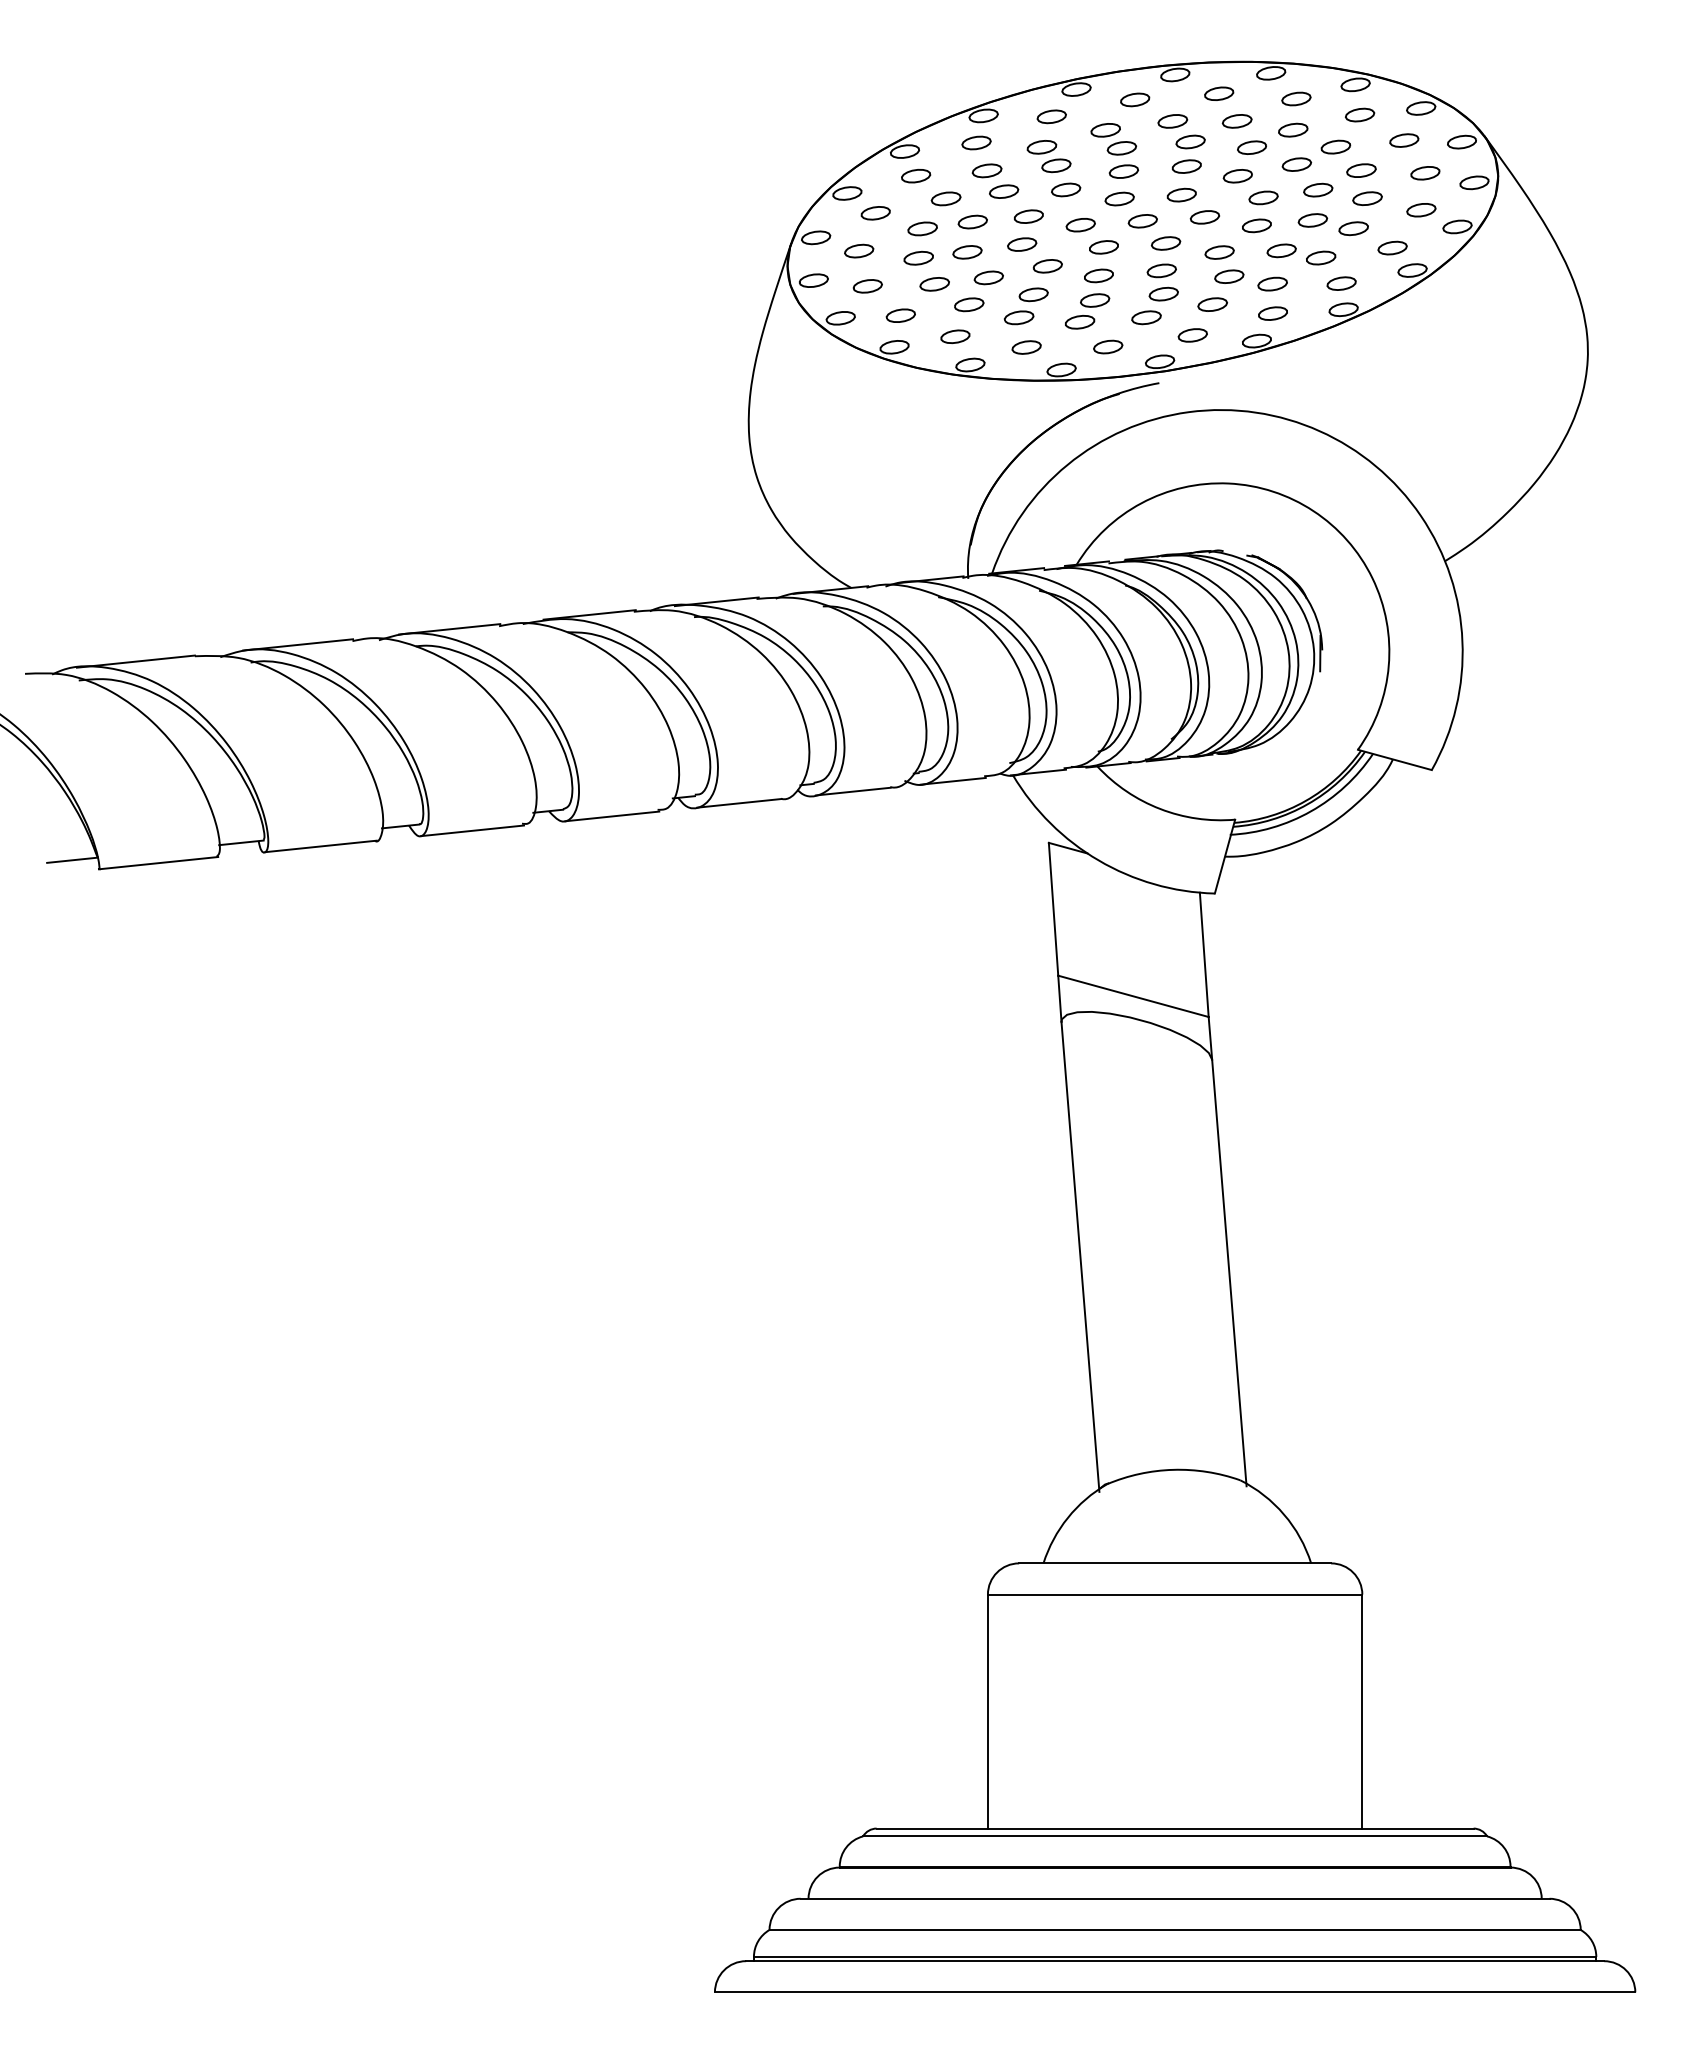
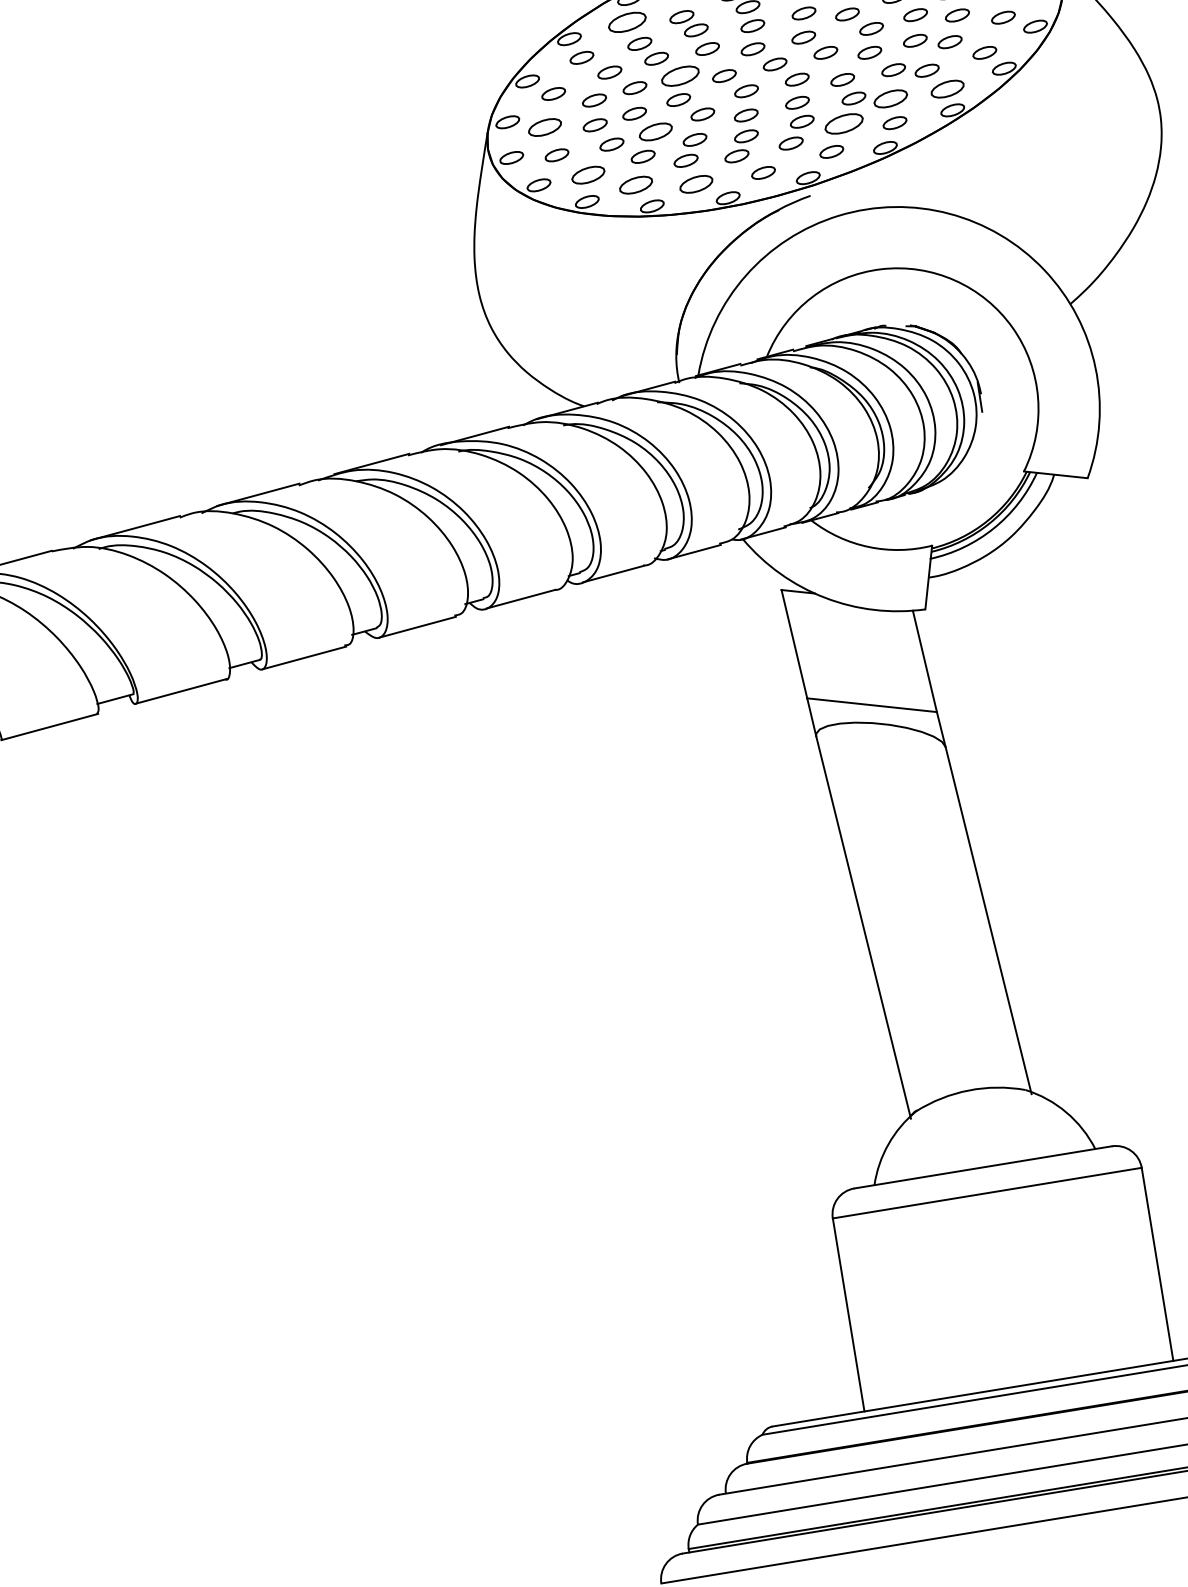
part: (976, 142) -> (627, 21), size x1.6
part: (1028, 216) -> (680, 76), size x1.6
part: (859, 250) -> (545, 126), size x1.4
part: (988, 277) -> (655, 131), size x1.4
part: (1272, 283) -> (890, 98), size x1.4
part: (1341, 283) -> (947, 88), size x1.4
part: (1212, 304) -> (843, 123), size x1.6
part: (900, 315) -> (587, 174), size x1.4
part: (955, 336) -> (636, 184), size x1.4
part: (1026, 347) -> (696, 184), size x1.4

